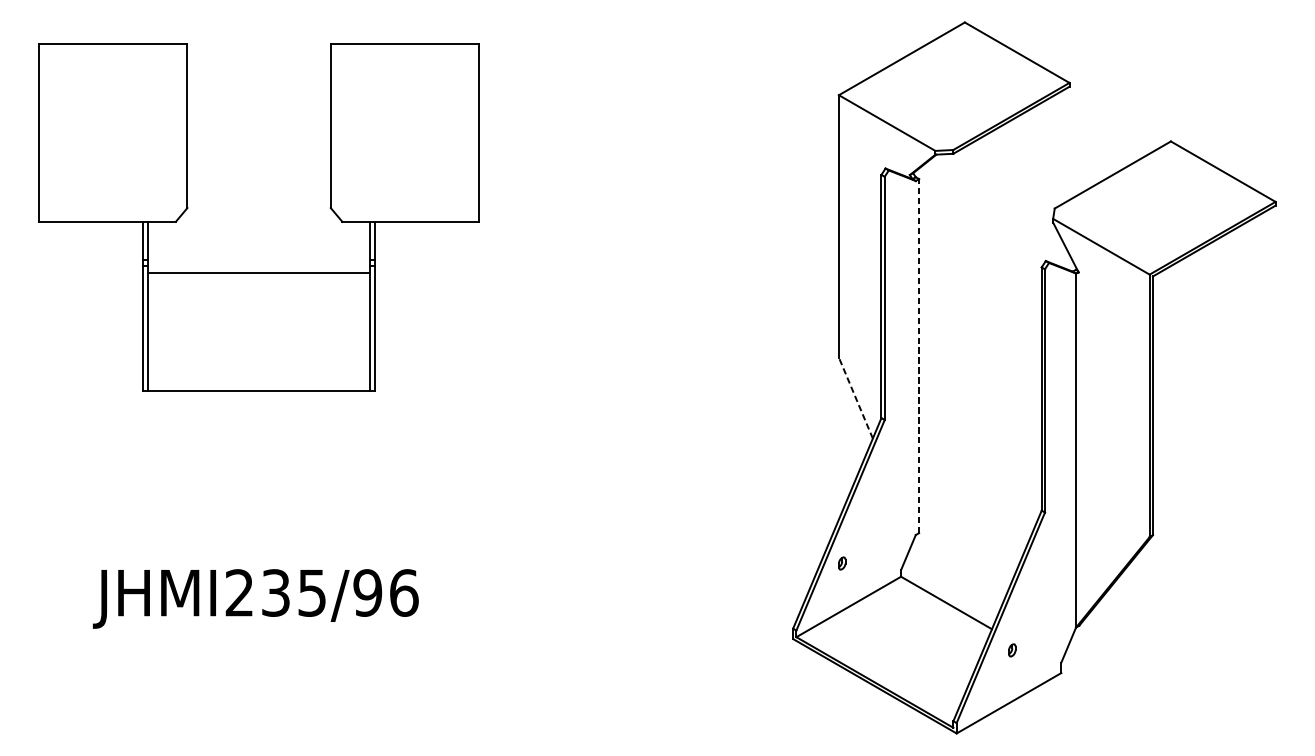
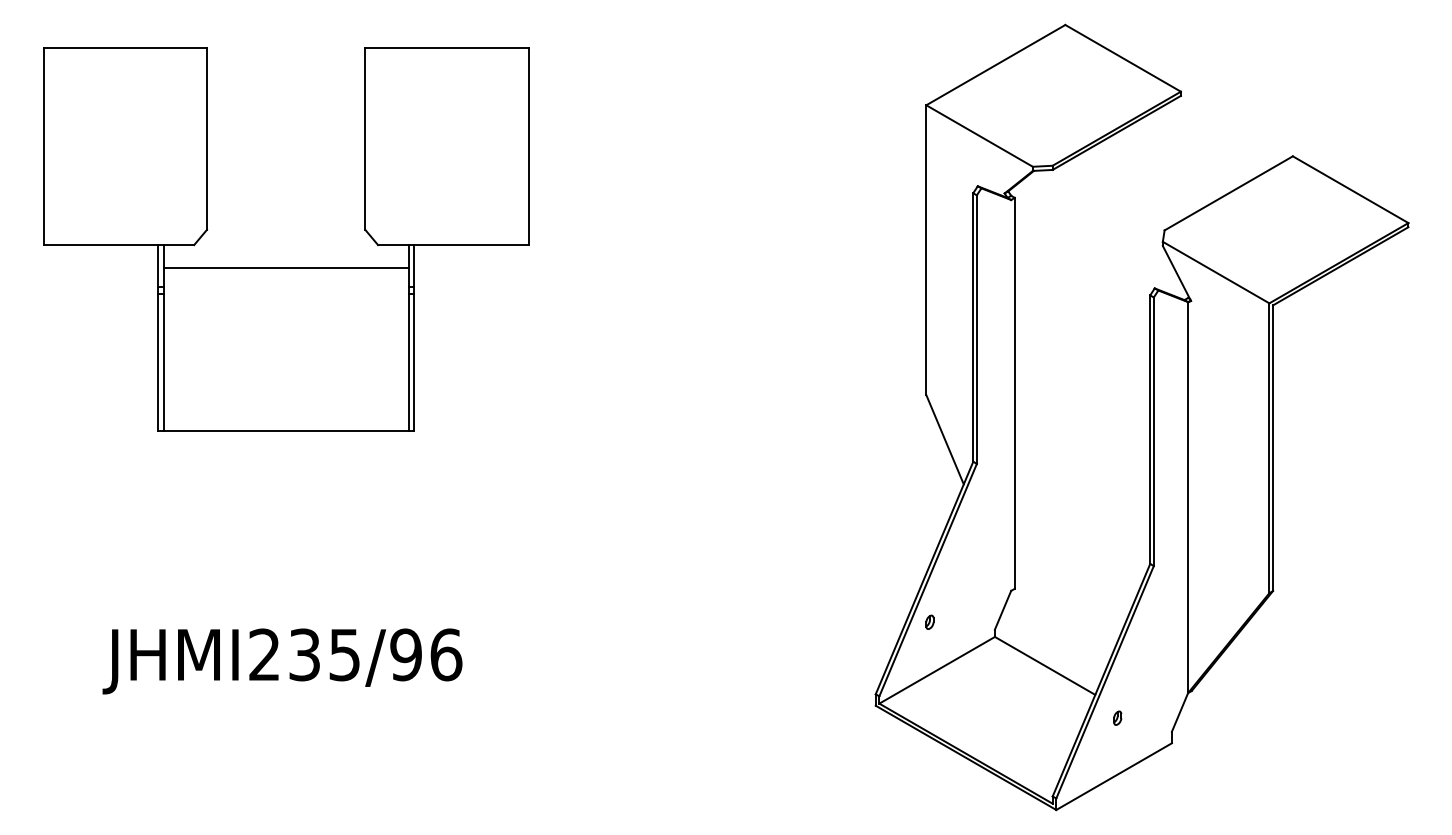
line: (258, 273) -> (285, 268), moved
line: (918, 355) -> (1014, 392), dashed -> solid
line: (855, 397) -> (944, 439), dashed -> solid

